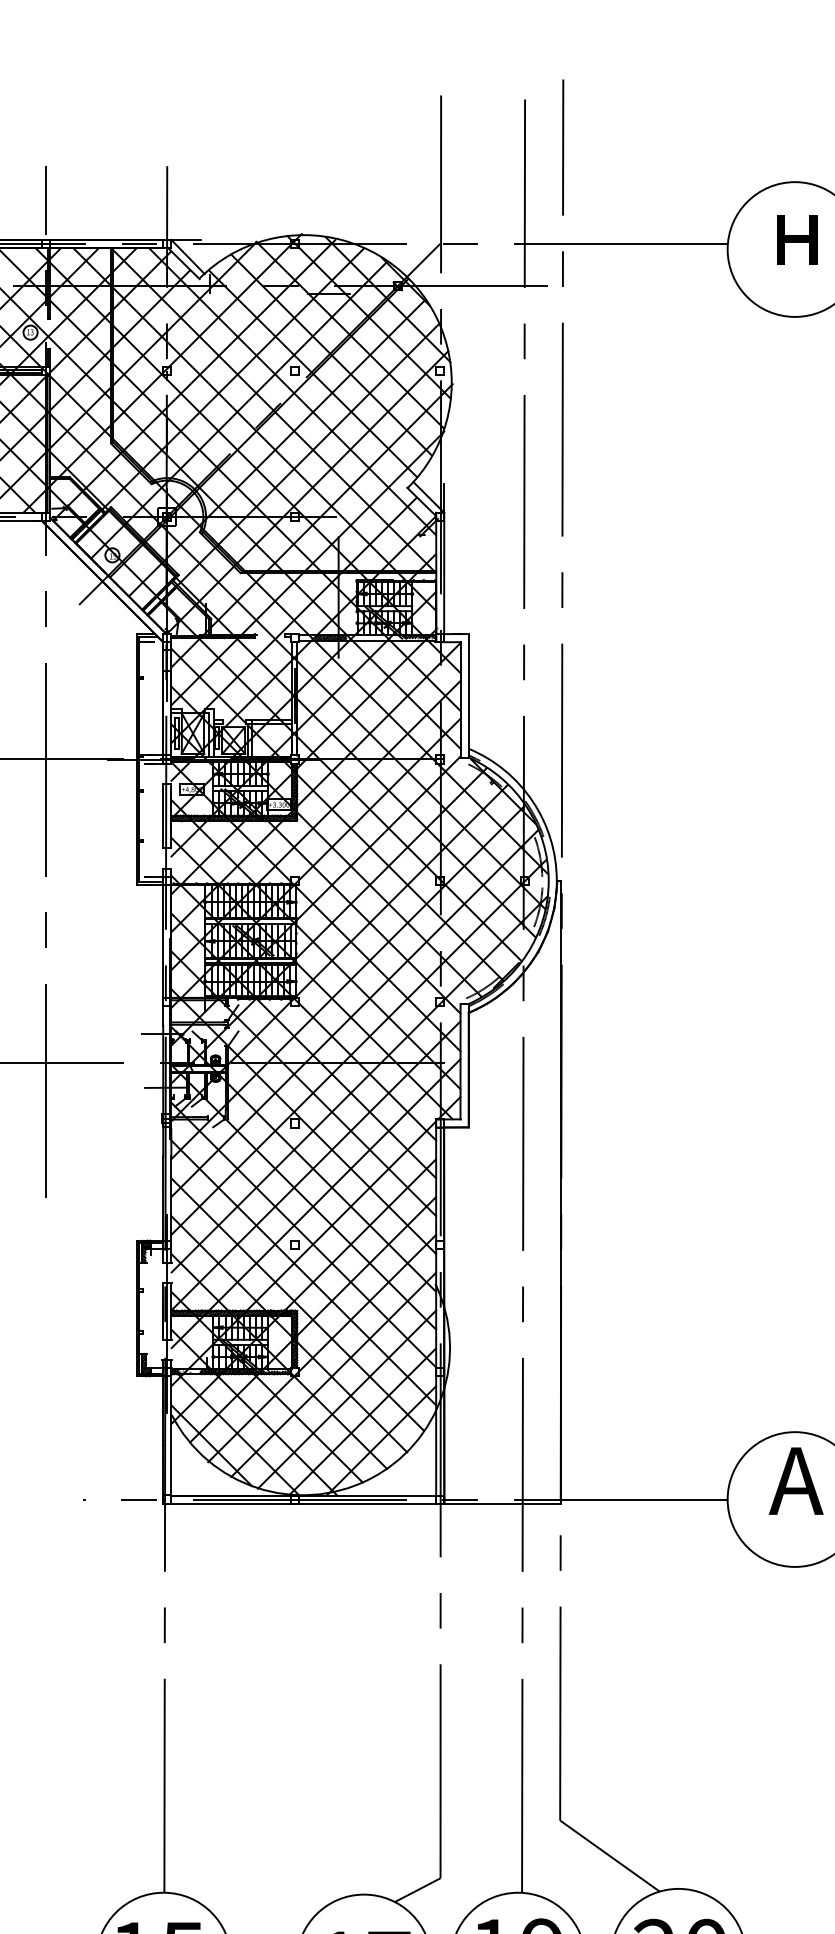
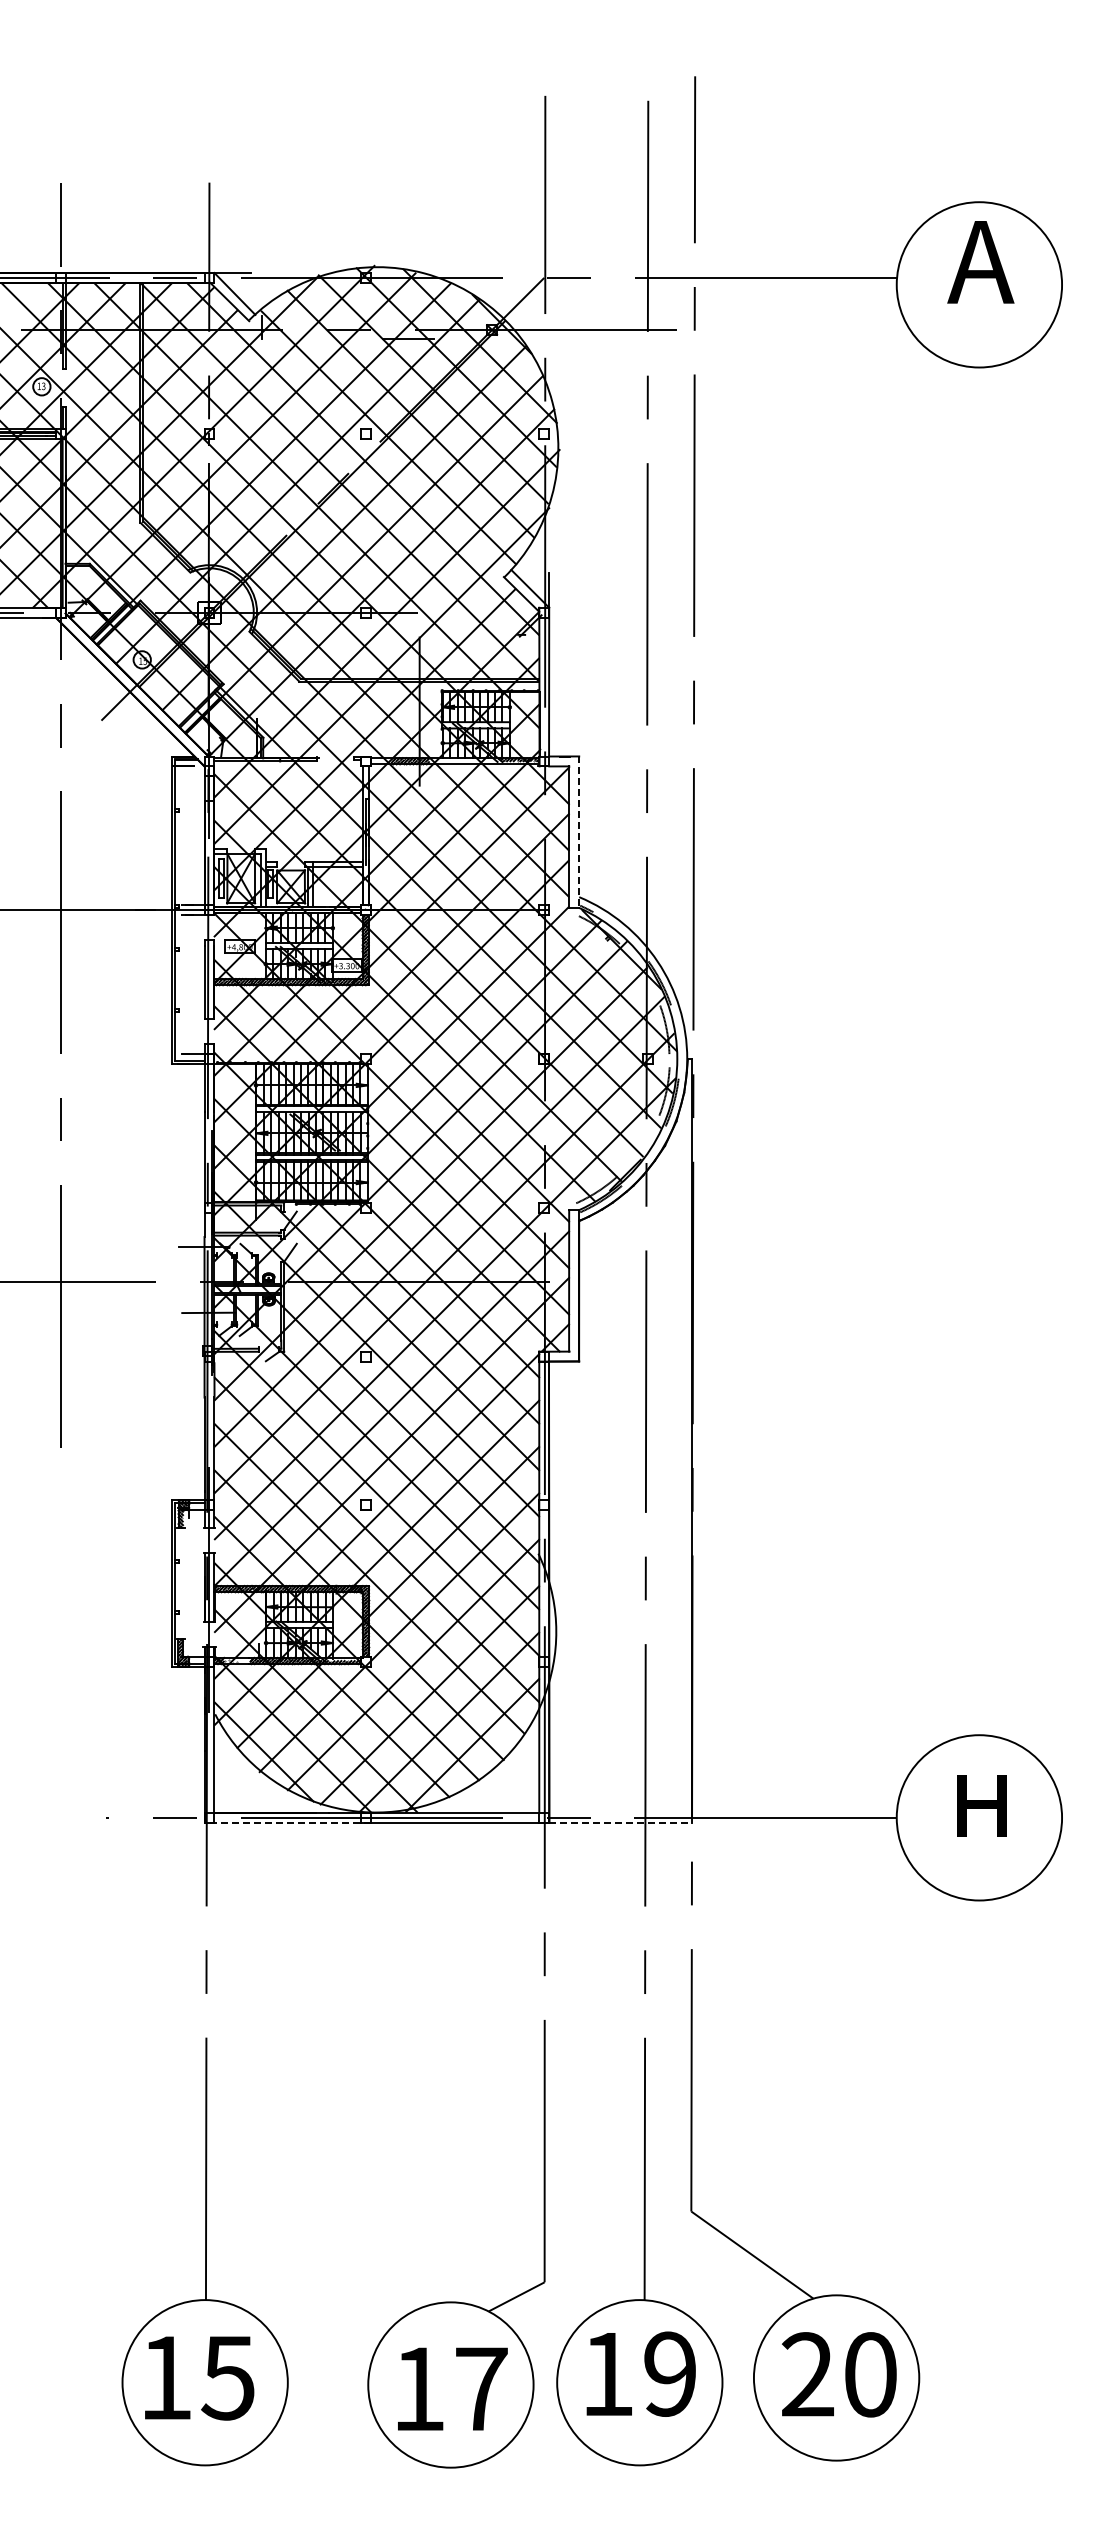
text: (795, 231) -> (980, 262), н -> А
line: (468, 696) -> (579, 832), solid -> dashed
text: (795, 1481) -> (980, 1795), А -> н
line: (230, 1503) -> (287, 1822), solid -> dashed
line: (503, 1503) -> (621, 1822), solid -> dashed

